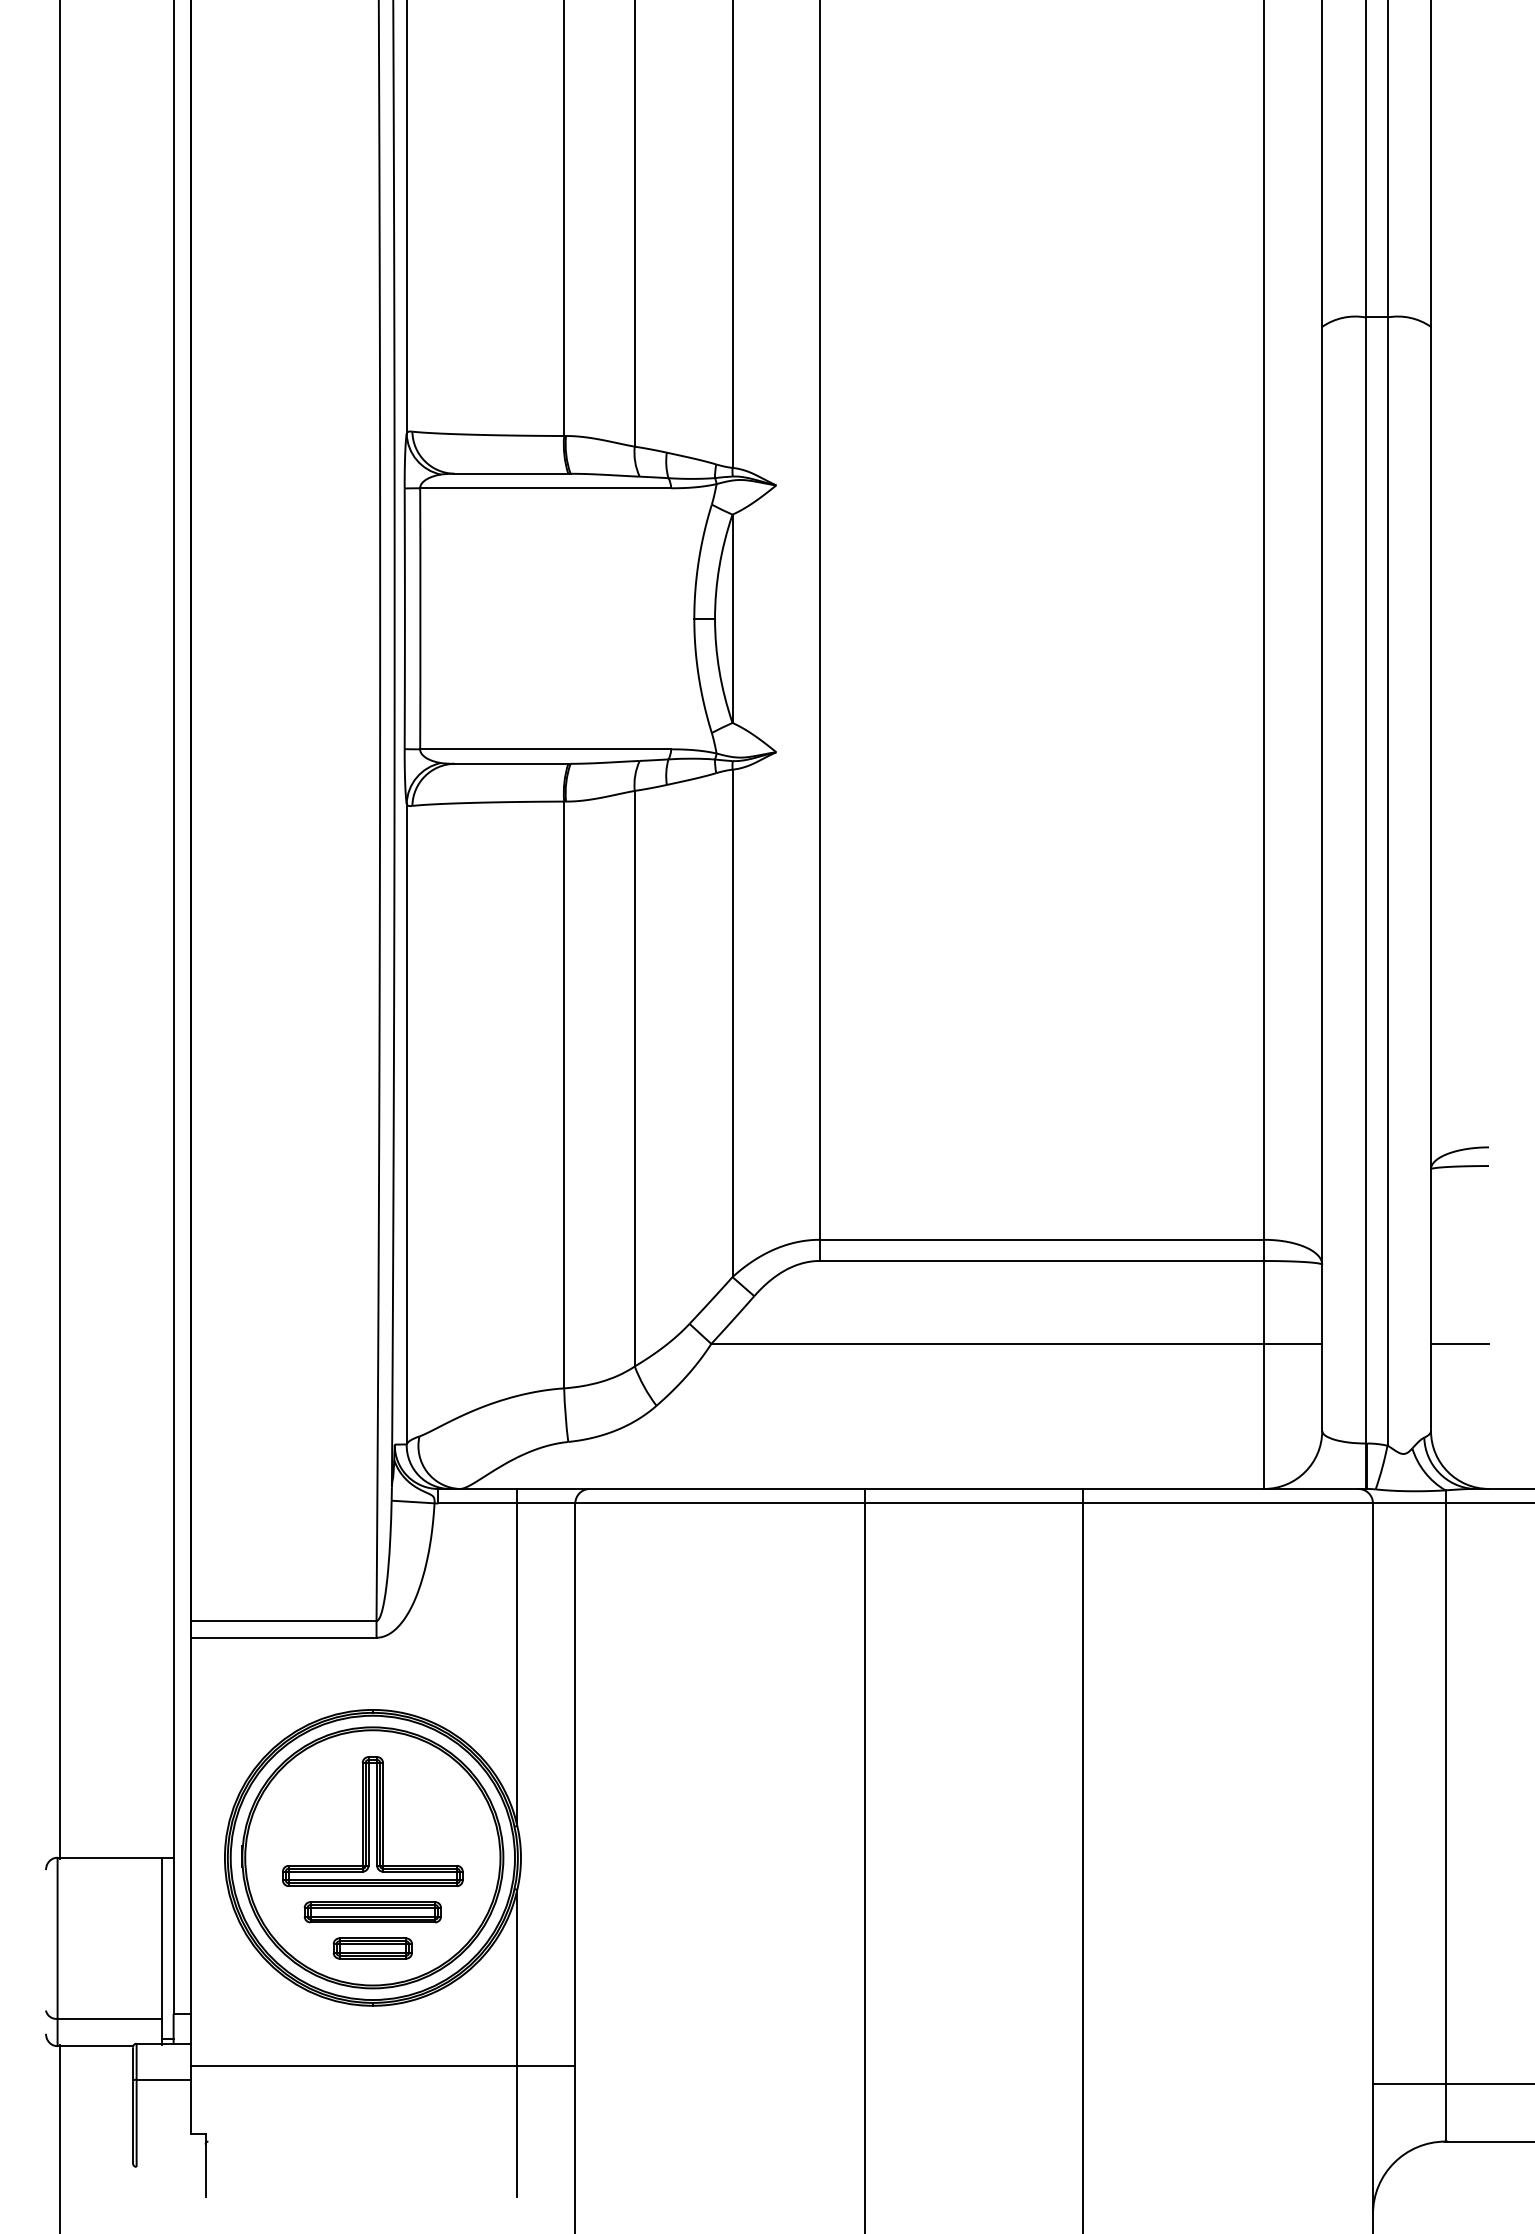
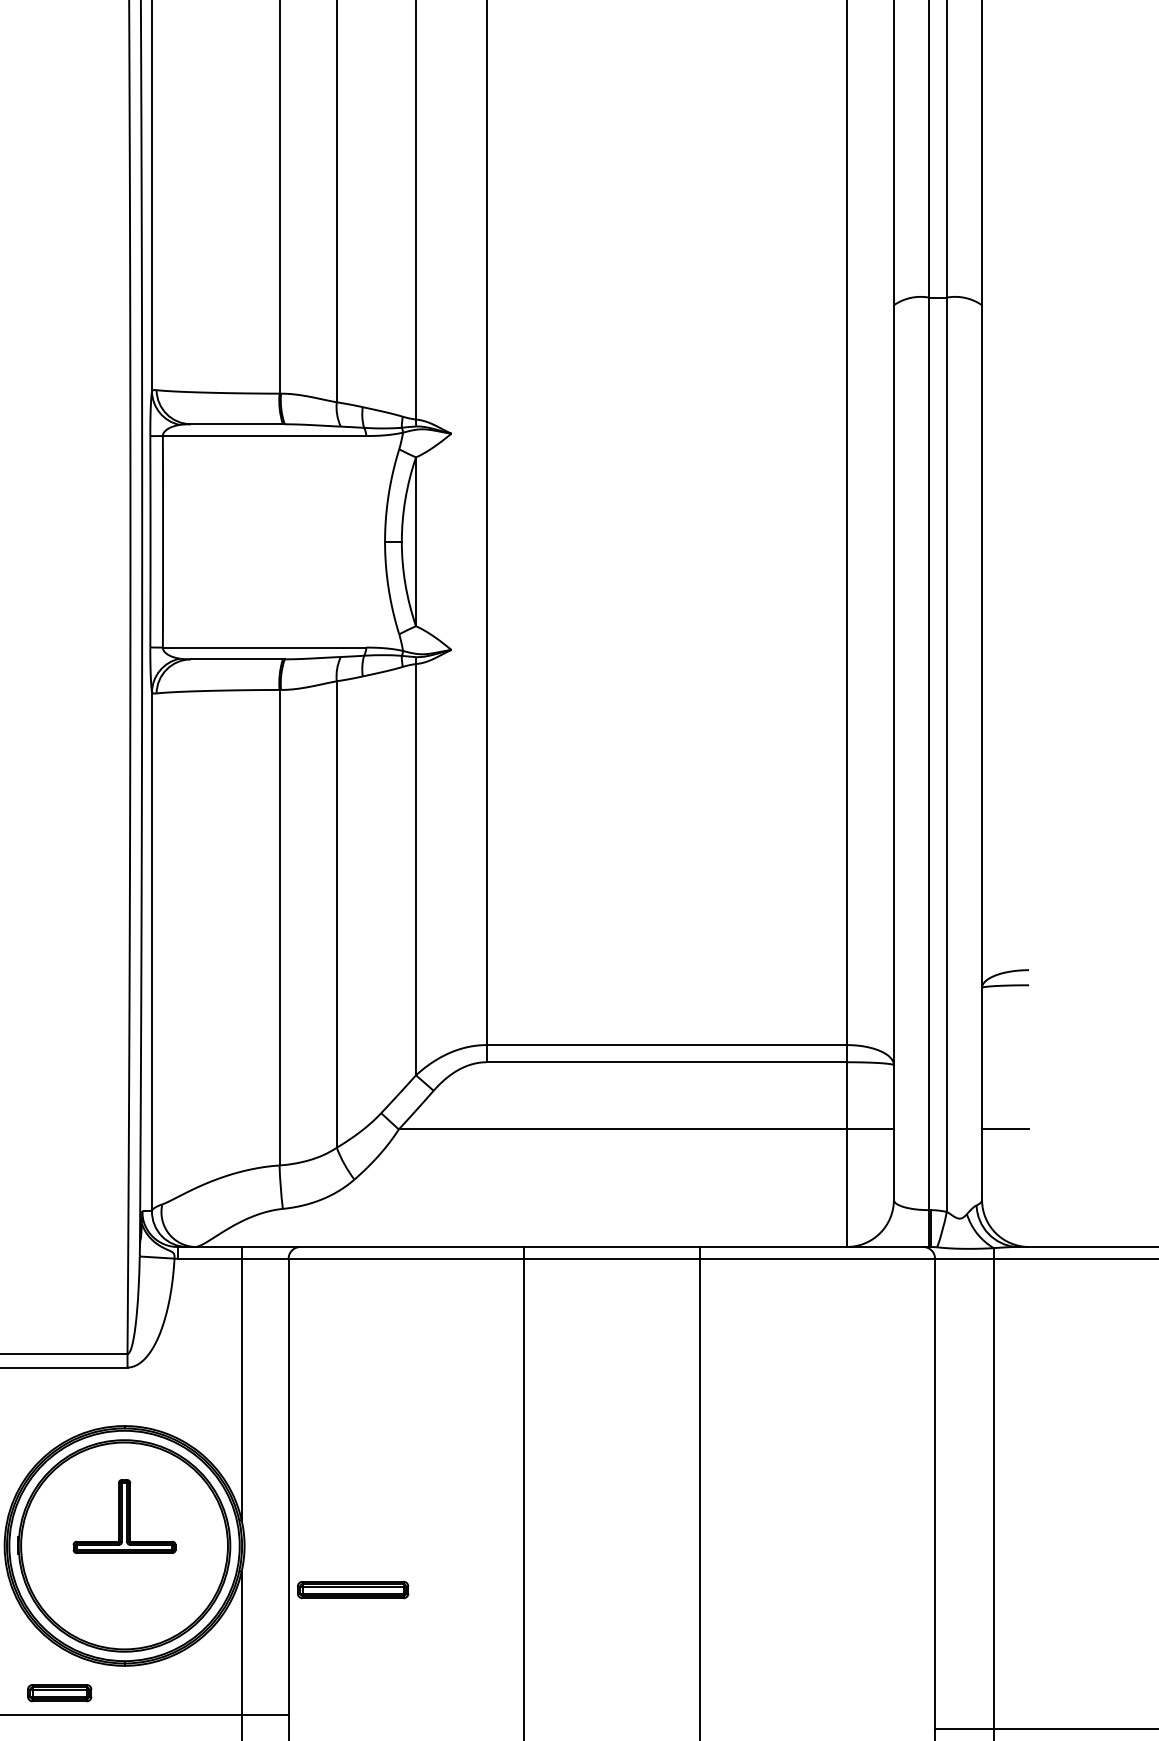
part: (372, 1821) -> (124, 1516), size x0.7
part: (372, 1912) -> (352, 1590), moved
part: (372, 1948) -> (59, 1693), moved

